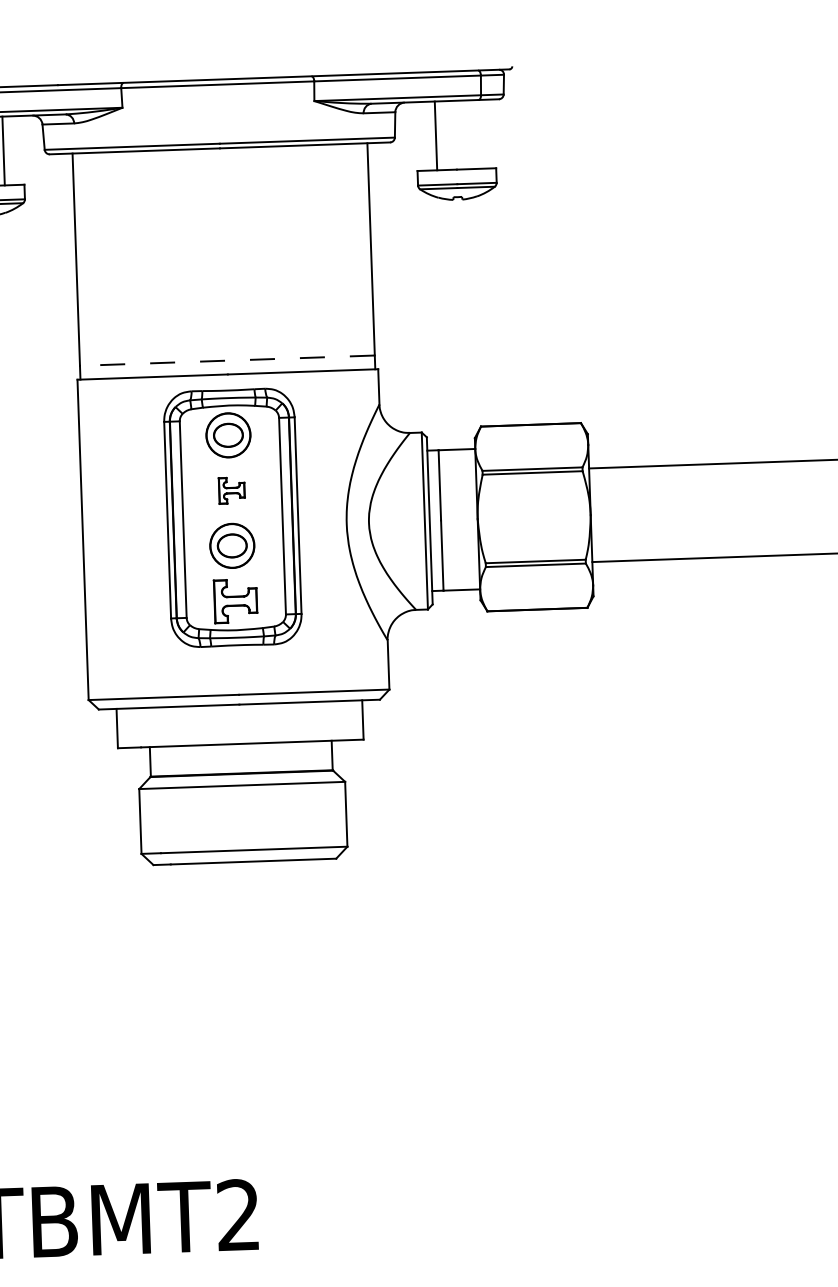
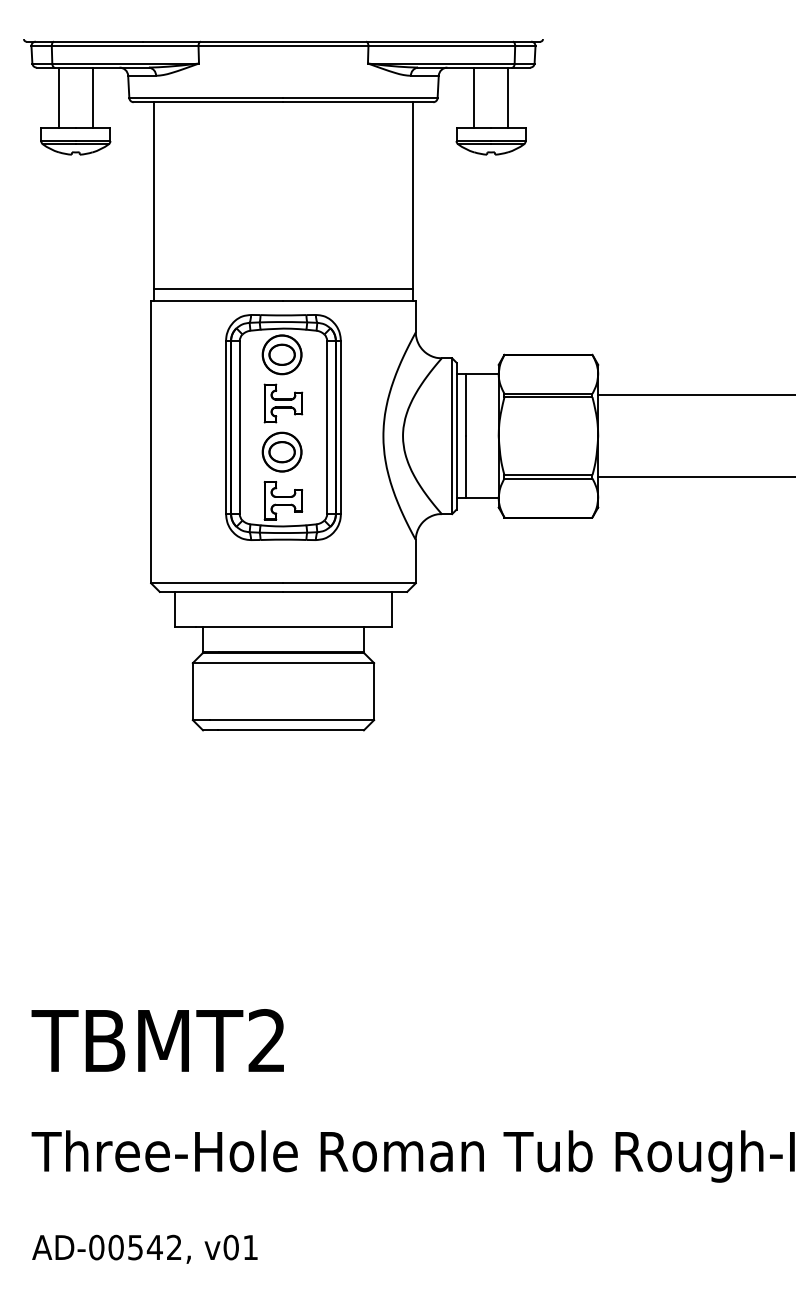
line: (475, 134) -> (508, 97), added
line: (227, 361) -> (283, 289), dashed -> solid
part: (231, 490) -> (283, 403), size x1.67

